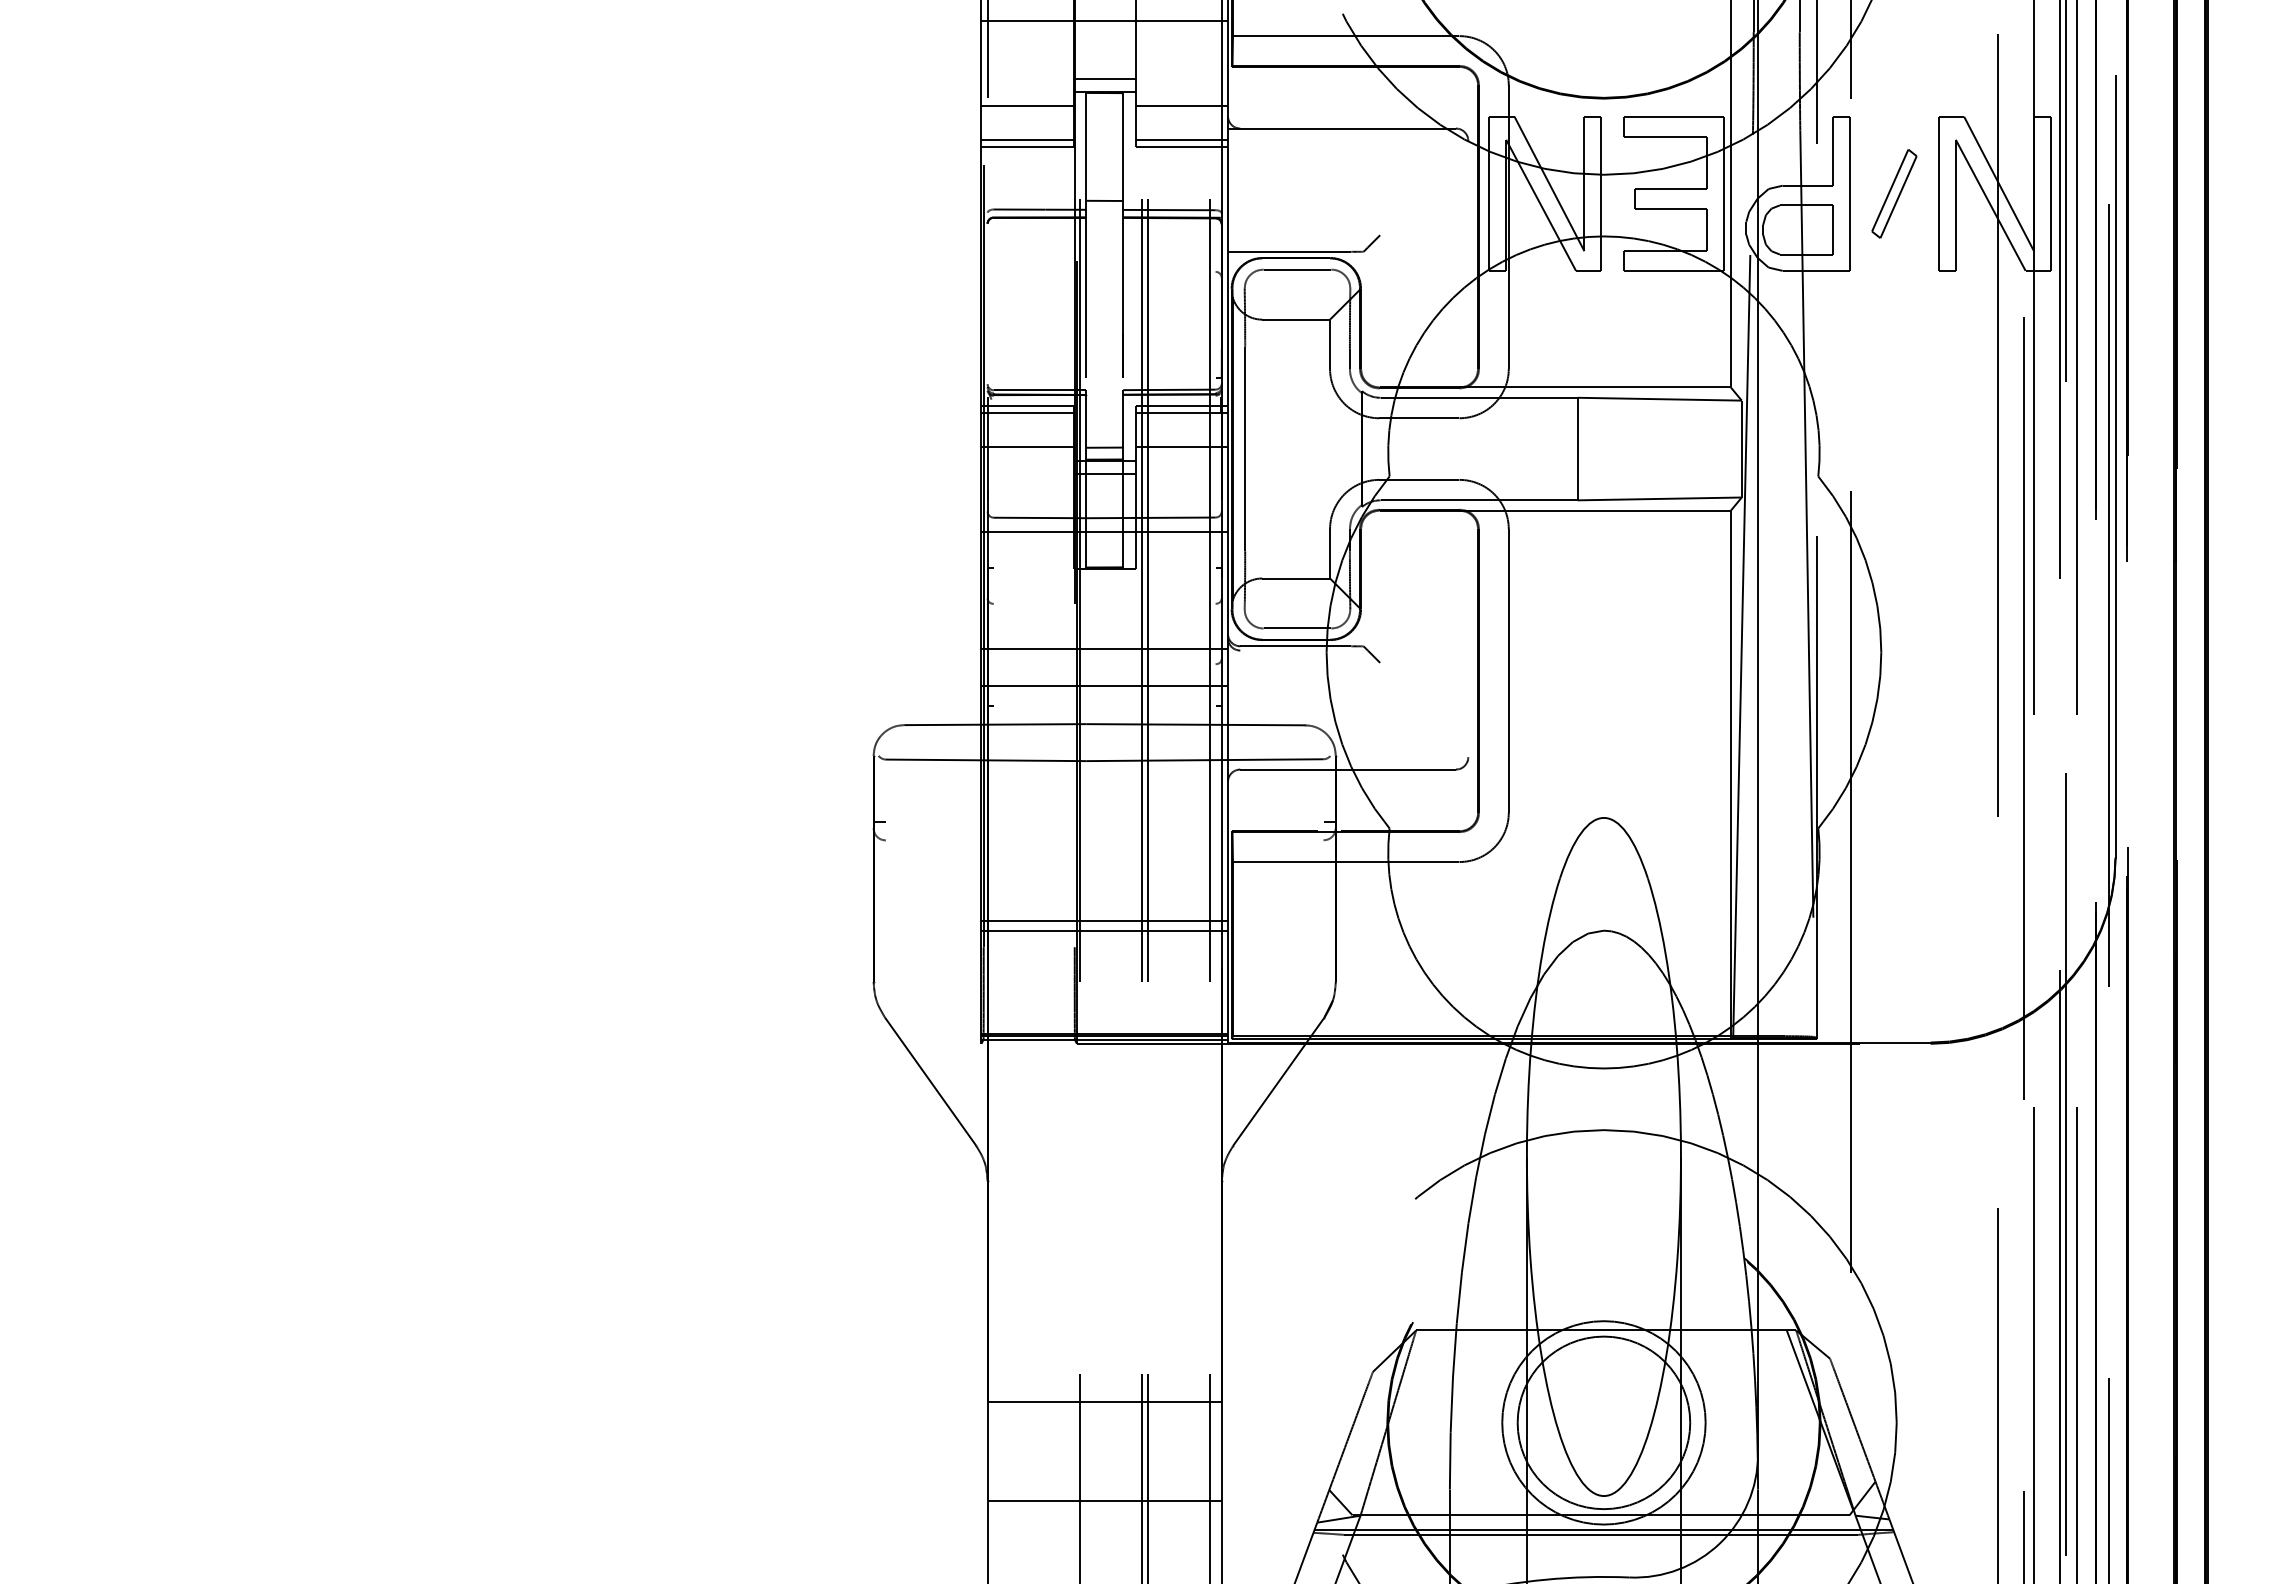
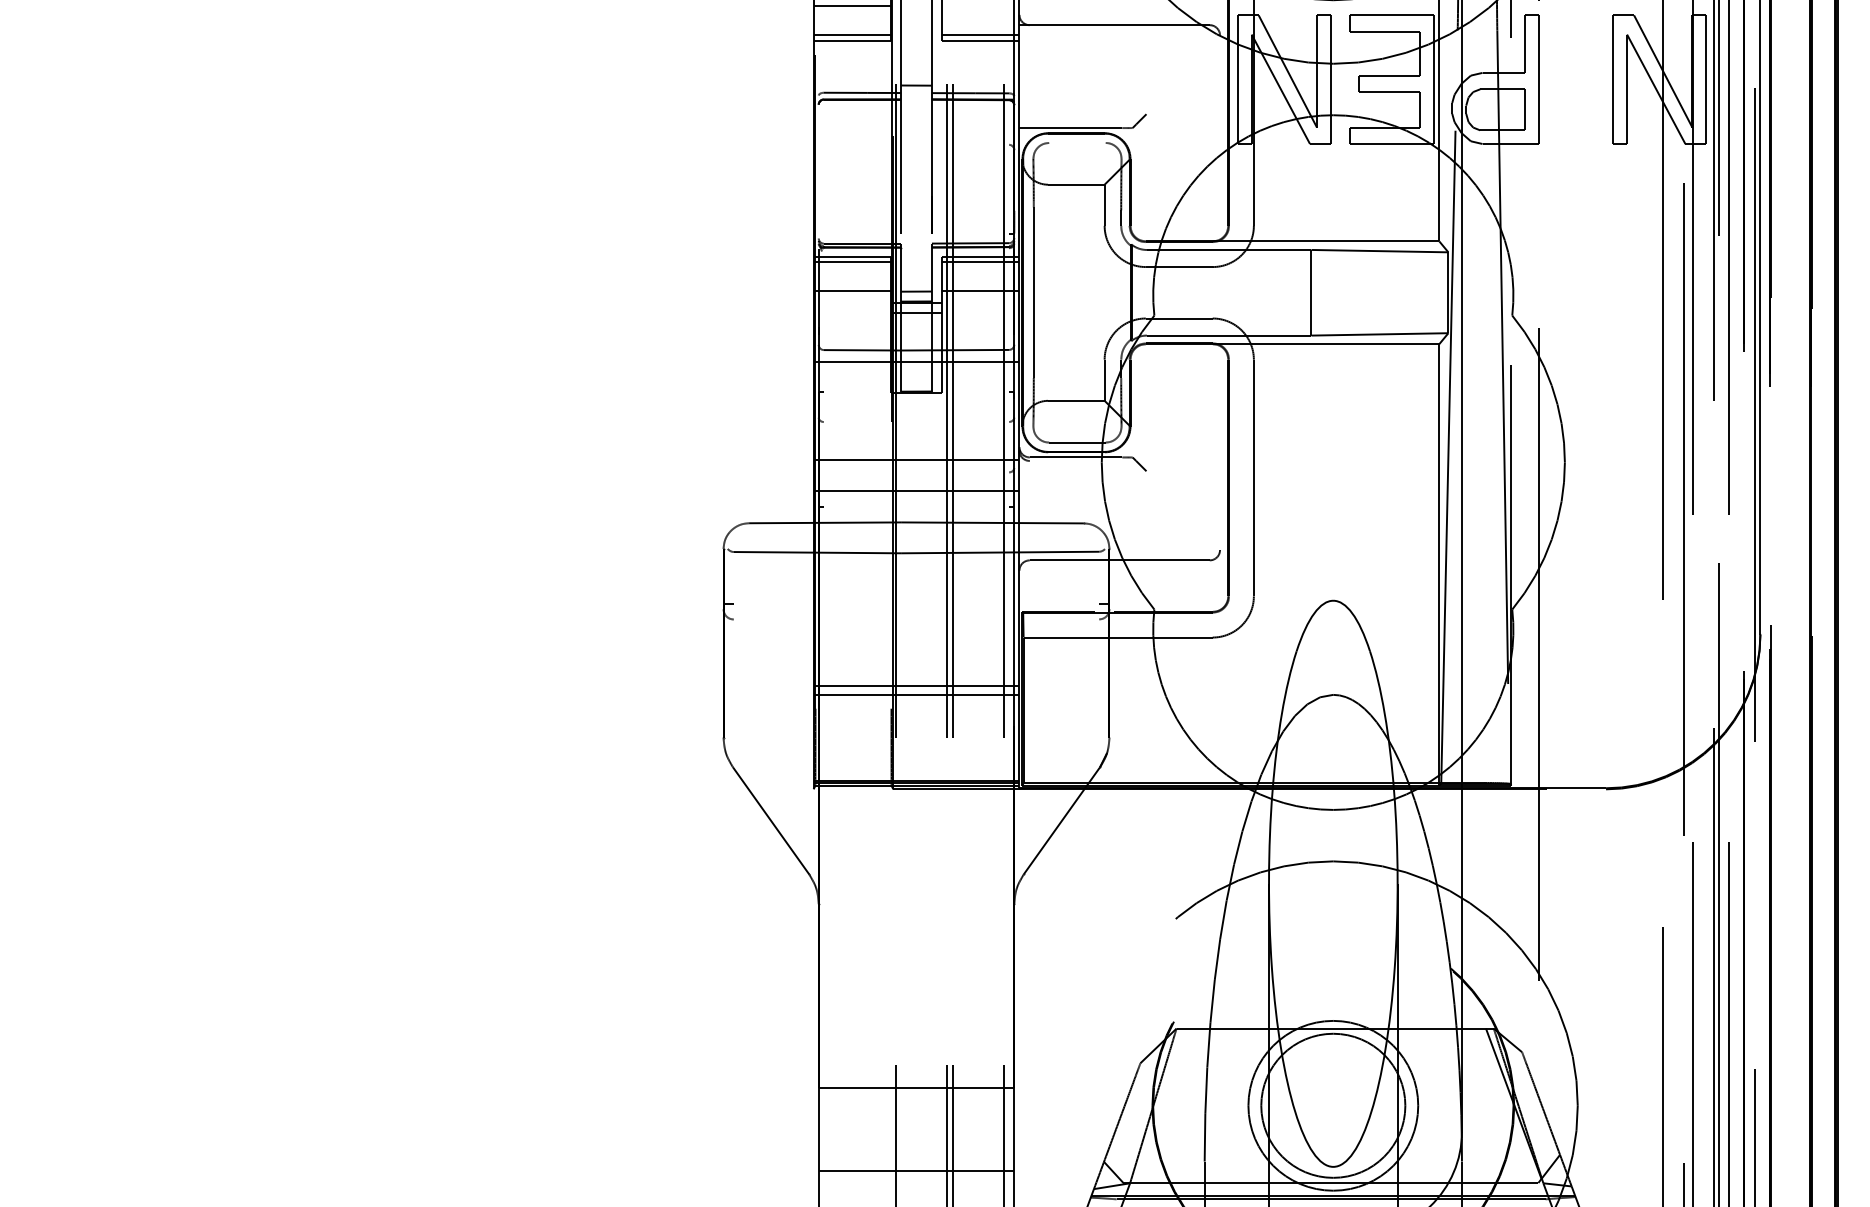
line: (1181, 106) -> (980, 6), removed
part: (1894, 193) -> (1575, 79), removed
line: (1297, 269) -> (1077, 142), removed

